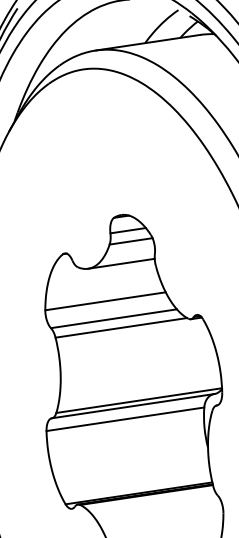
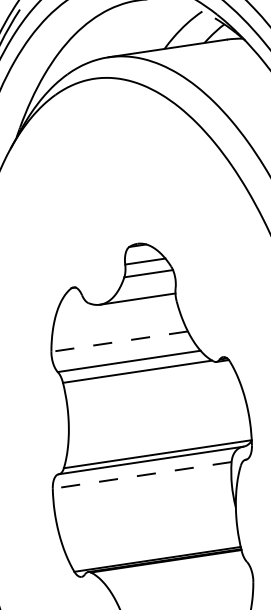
line: (105, 301) -> (119, 341), solid -> dashed
line: (125, 419) -> (142, 475), solid -> dashed

